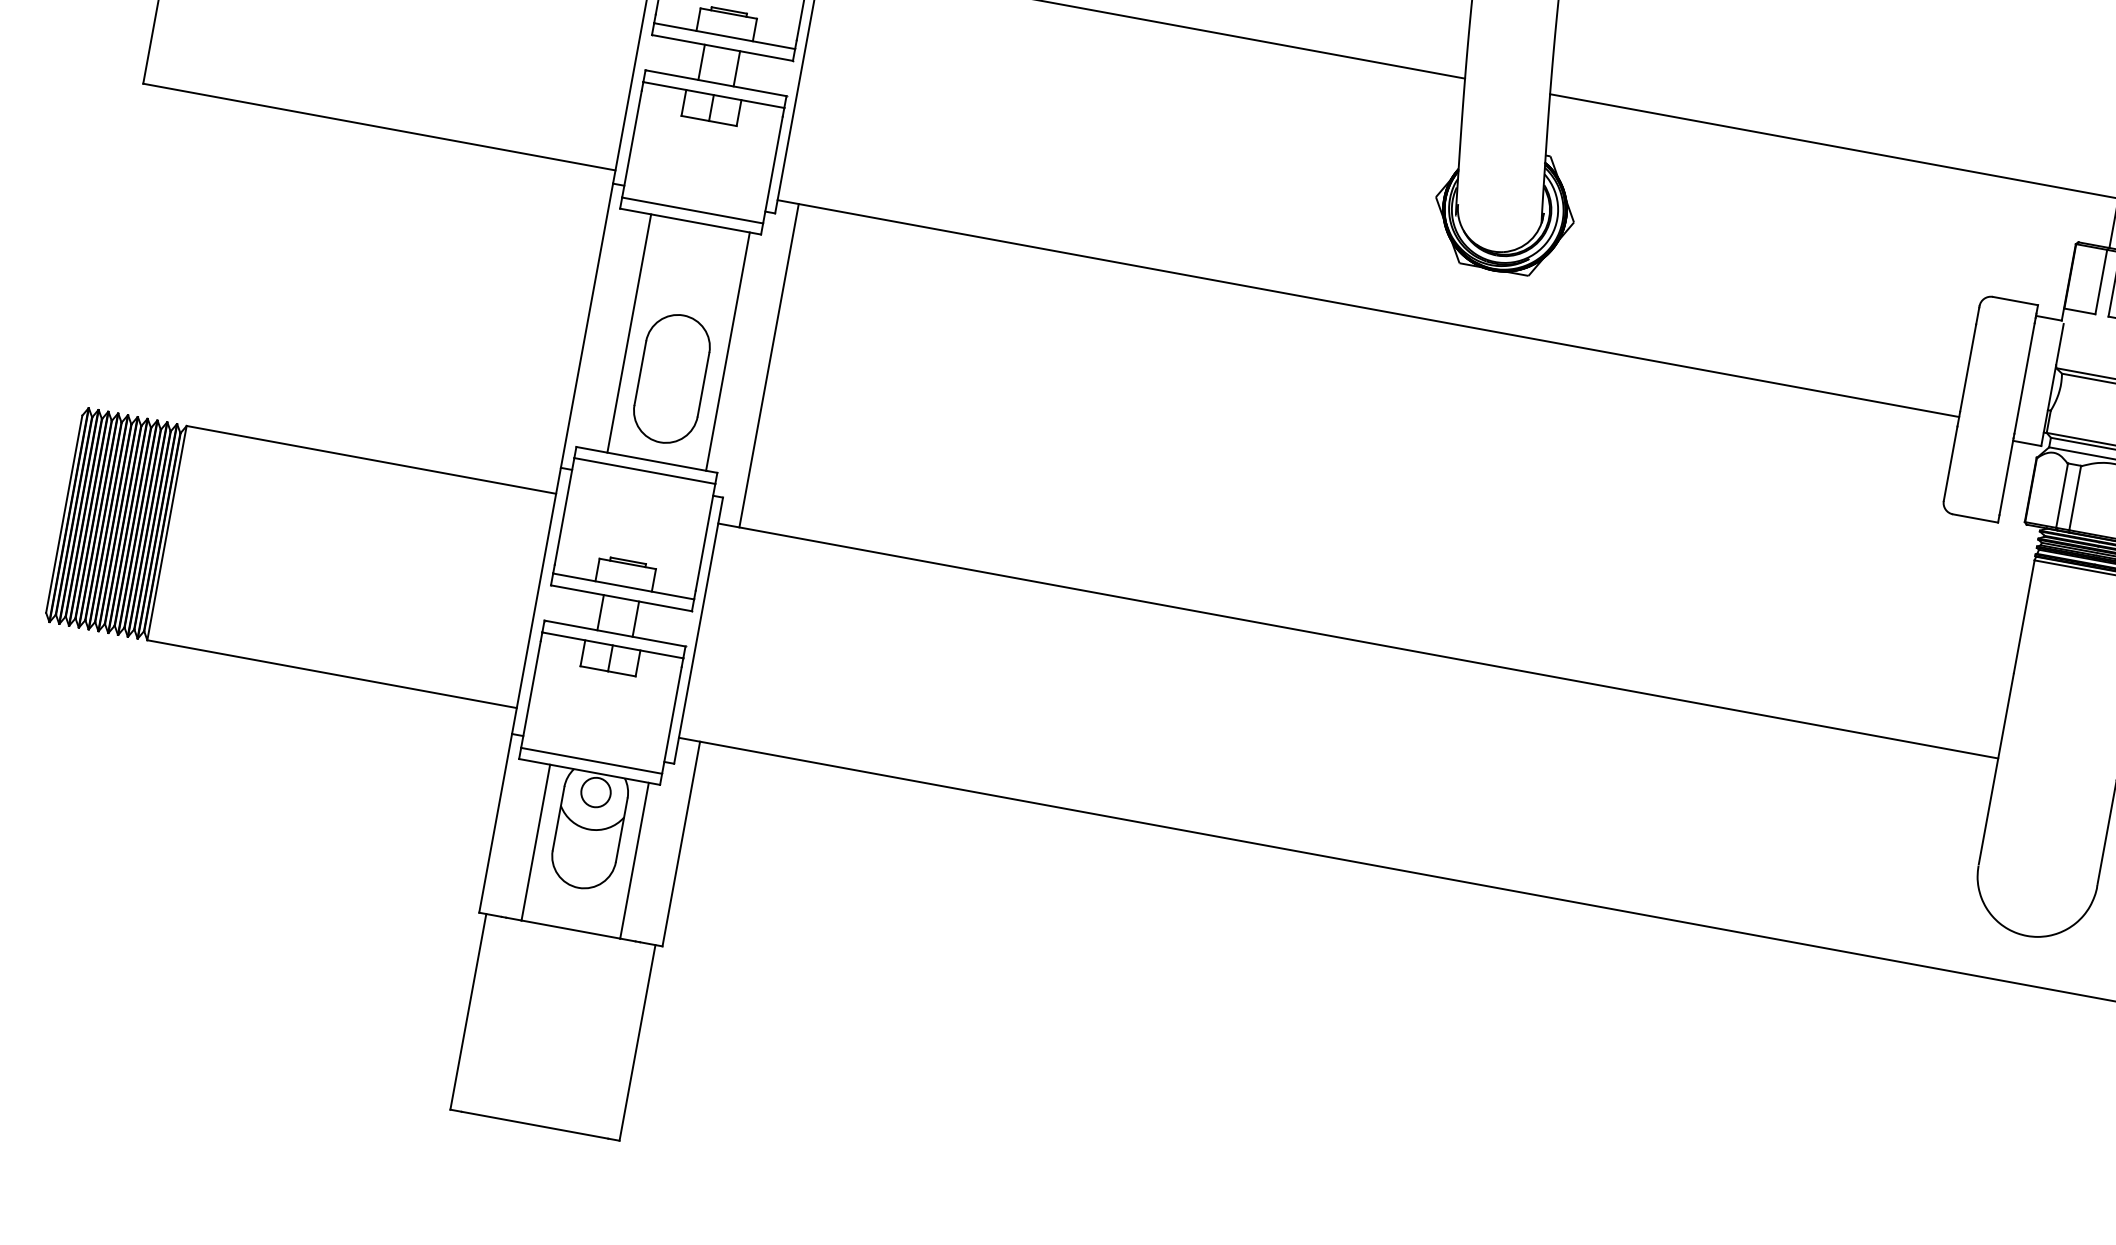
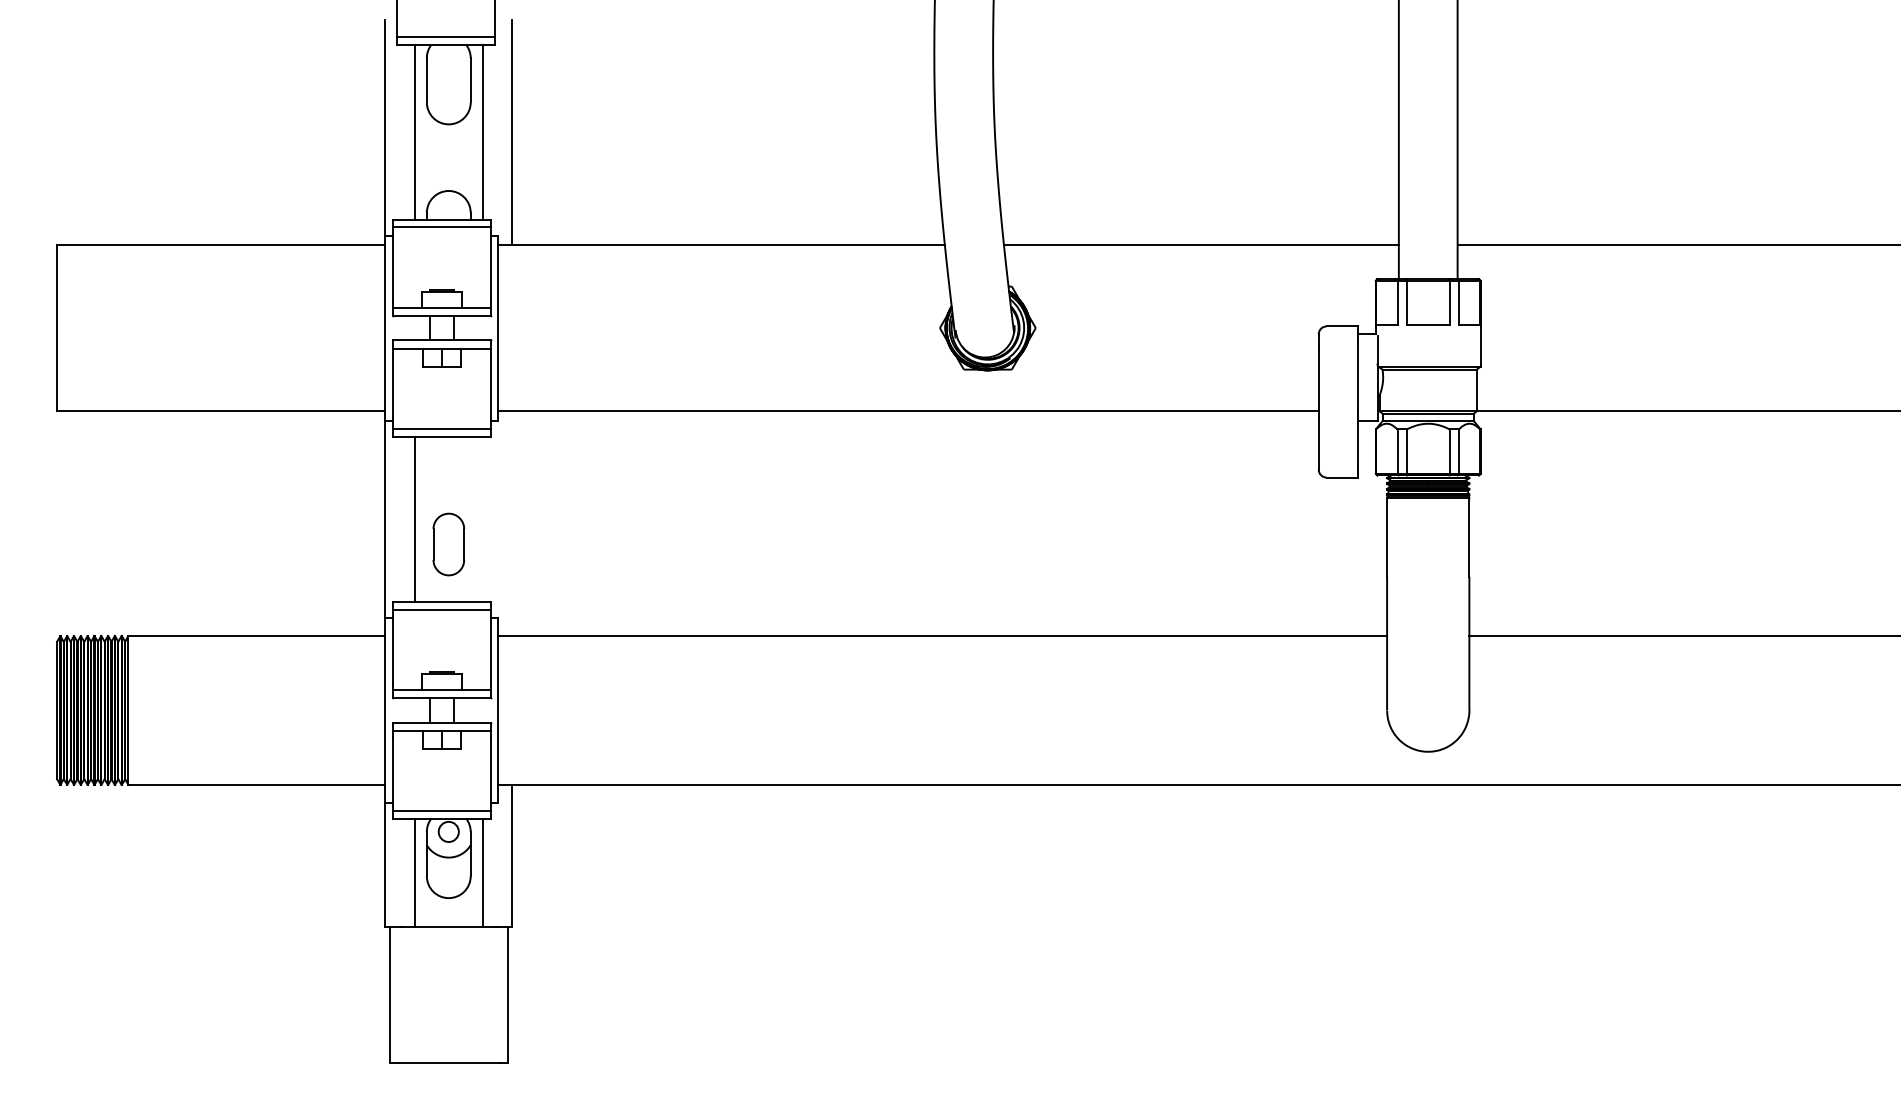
line: (728, 352) -> (483, 519), removed
line: (769, 365) -> (512, 523), removed
part: (671, 378) -> (448, 544), size x0.7

